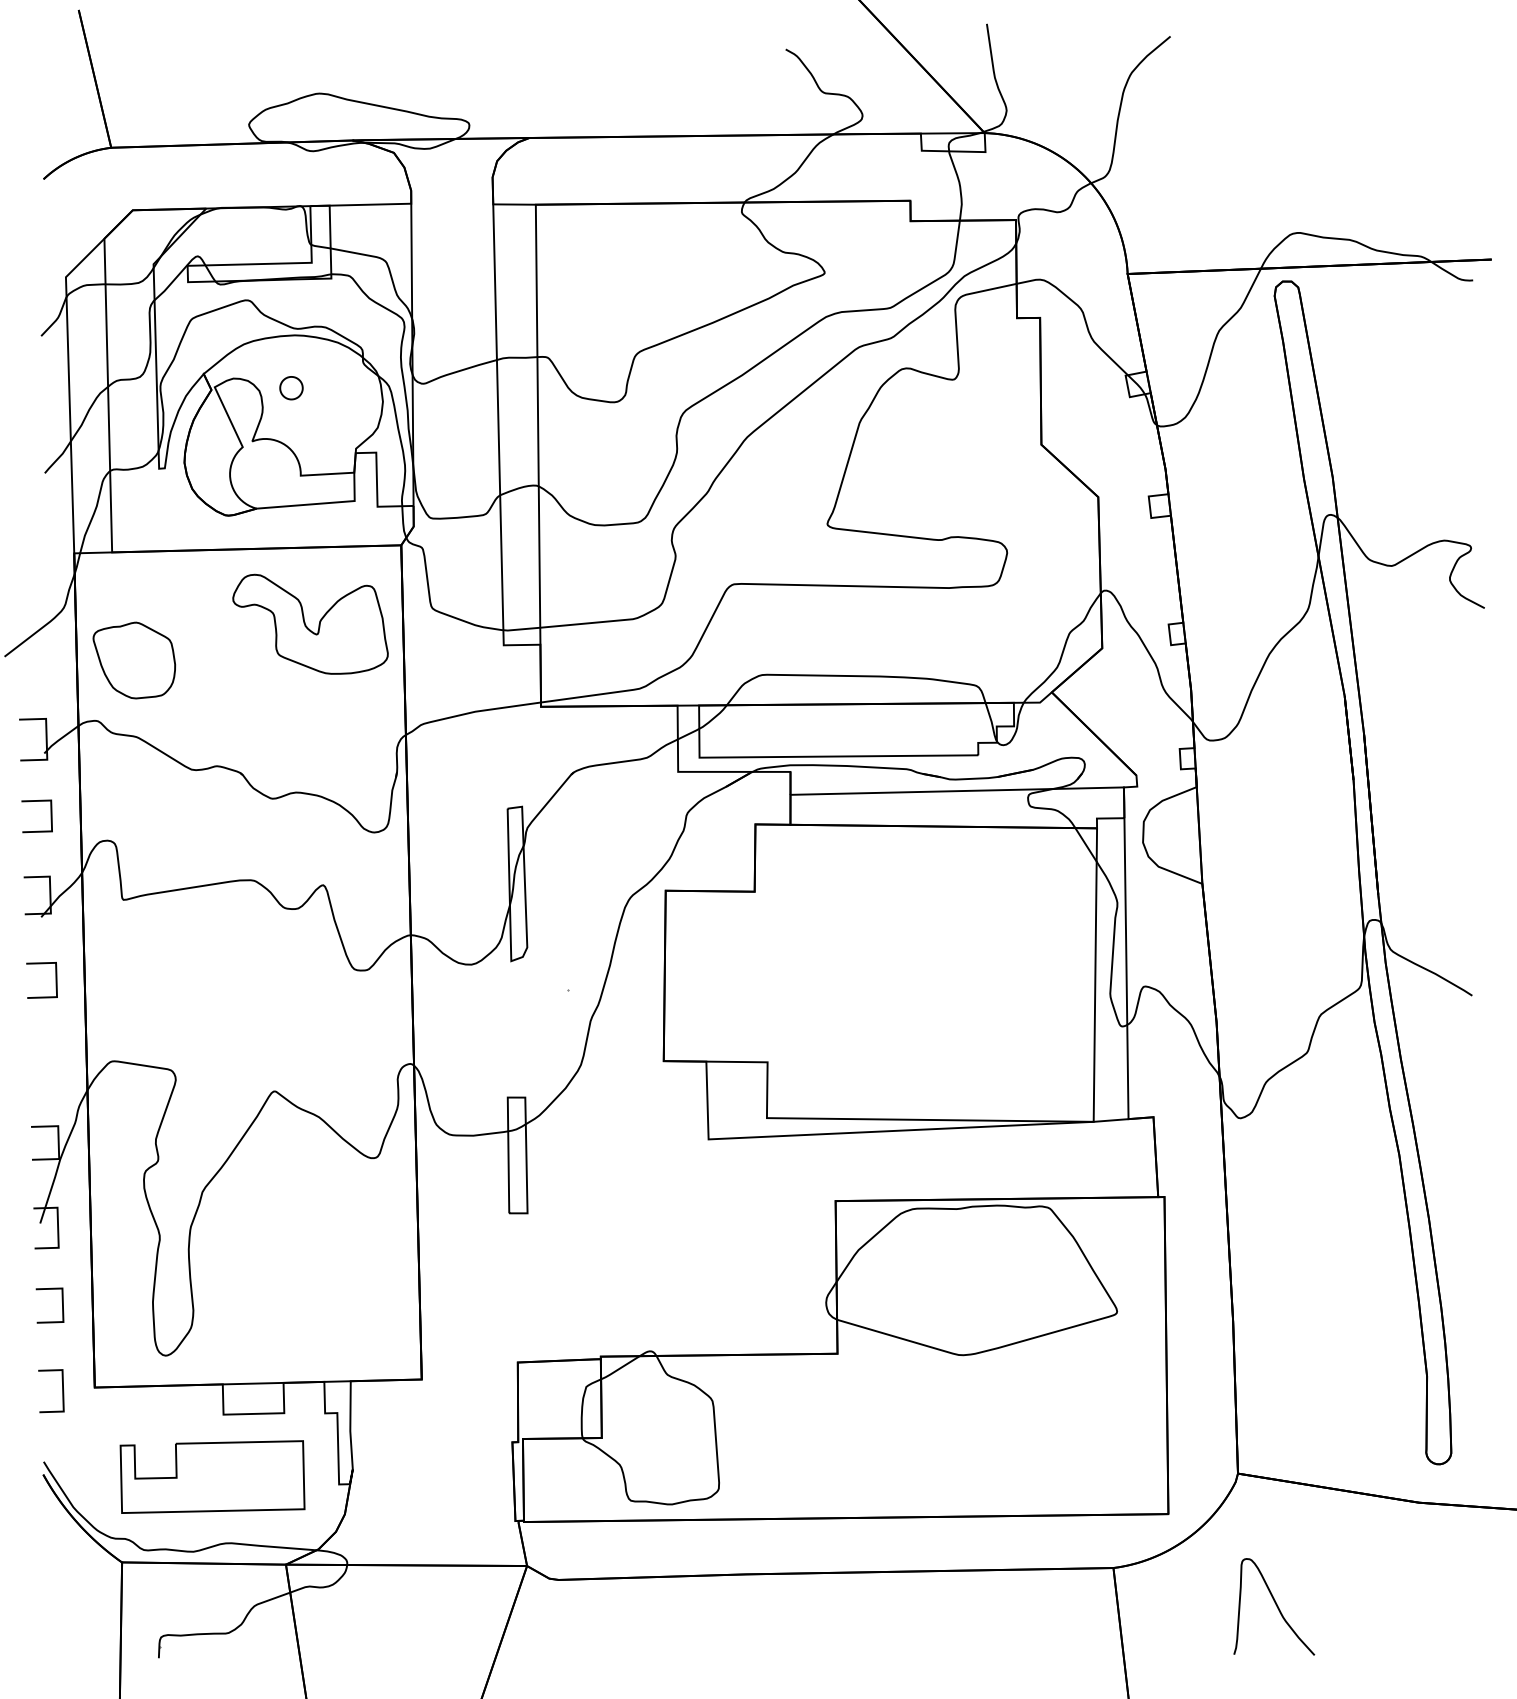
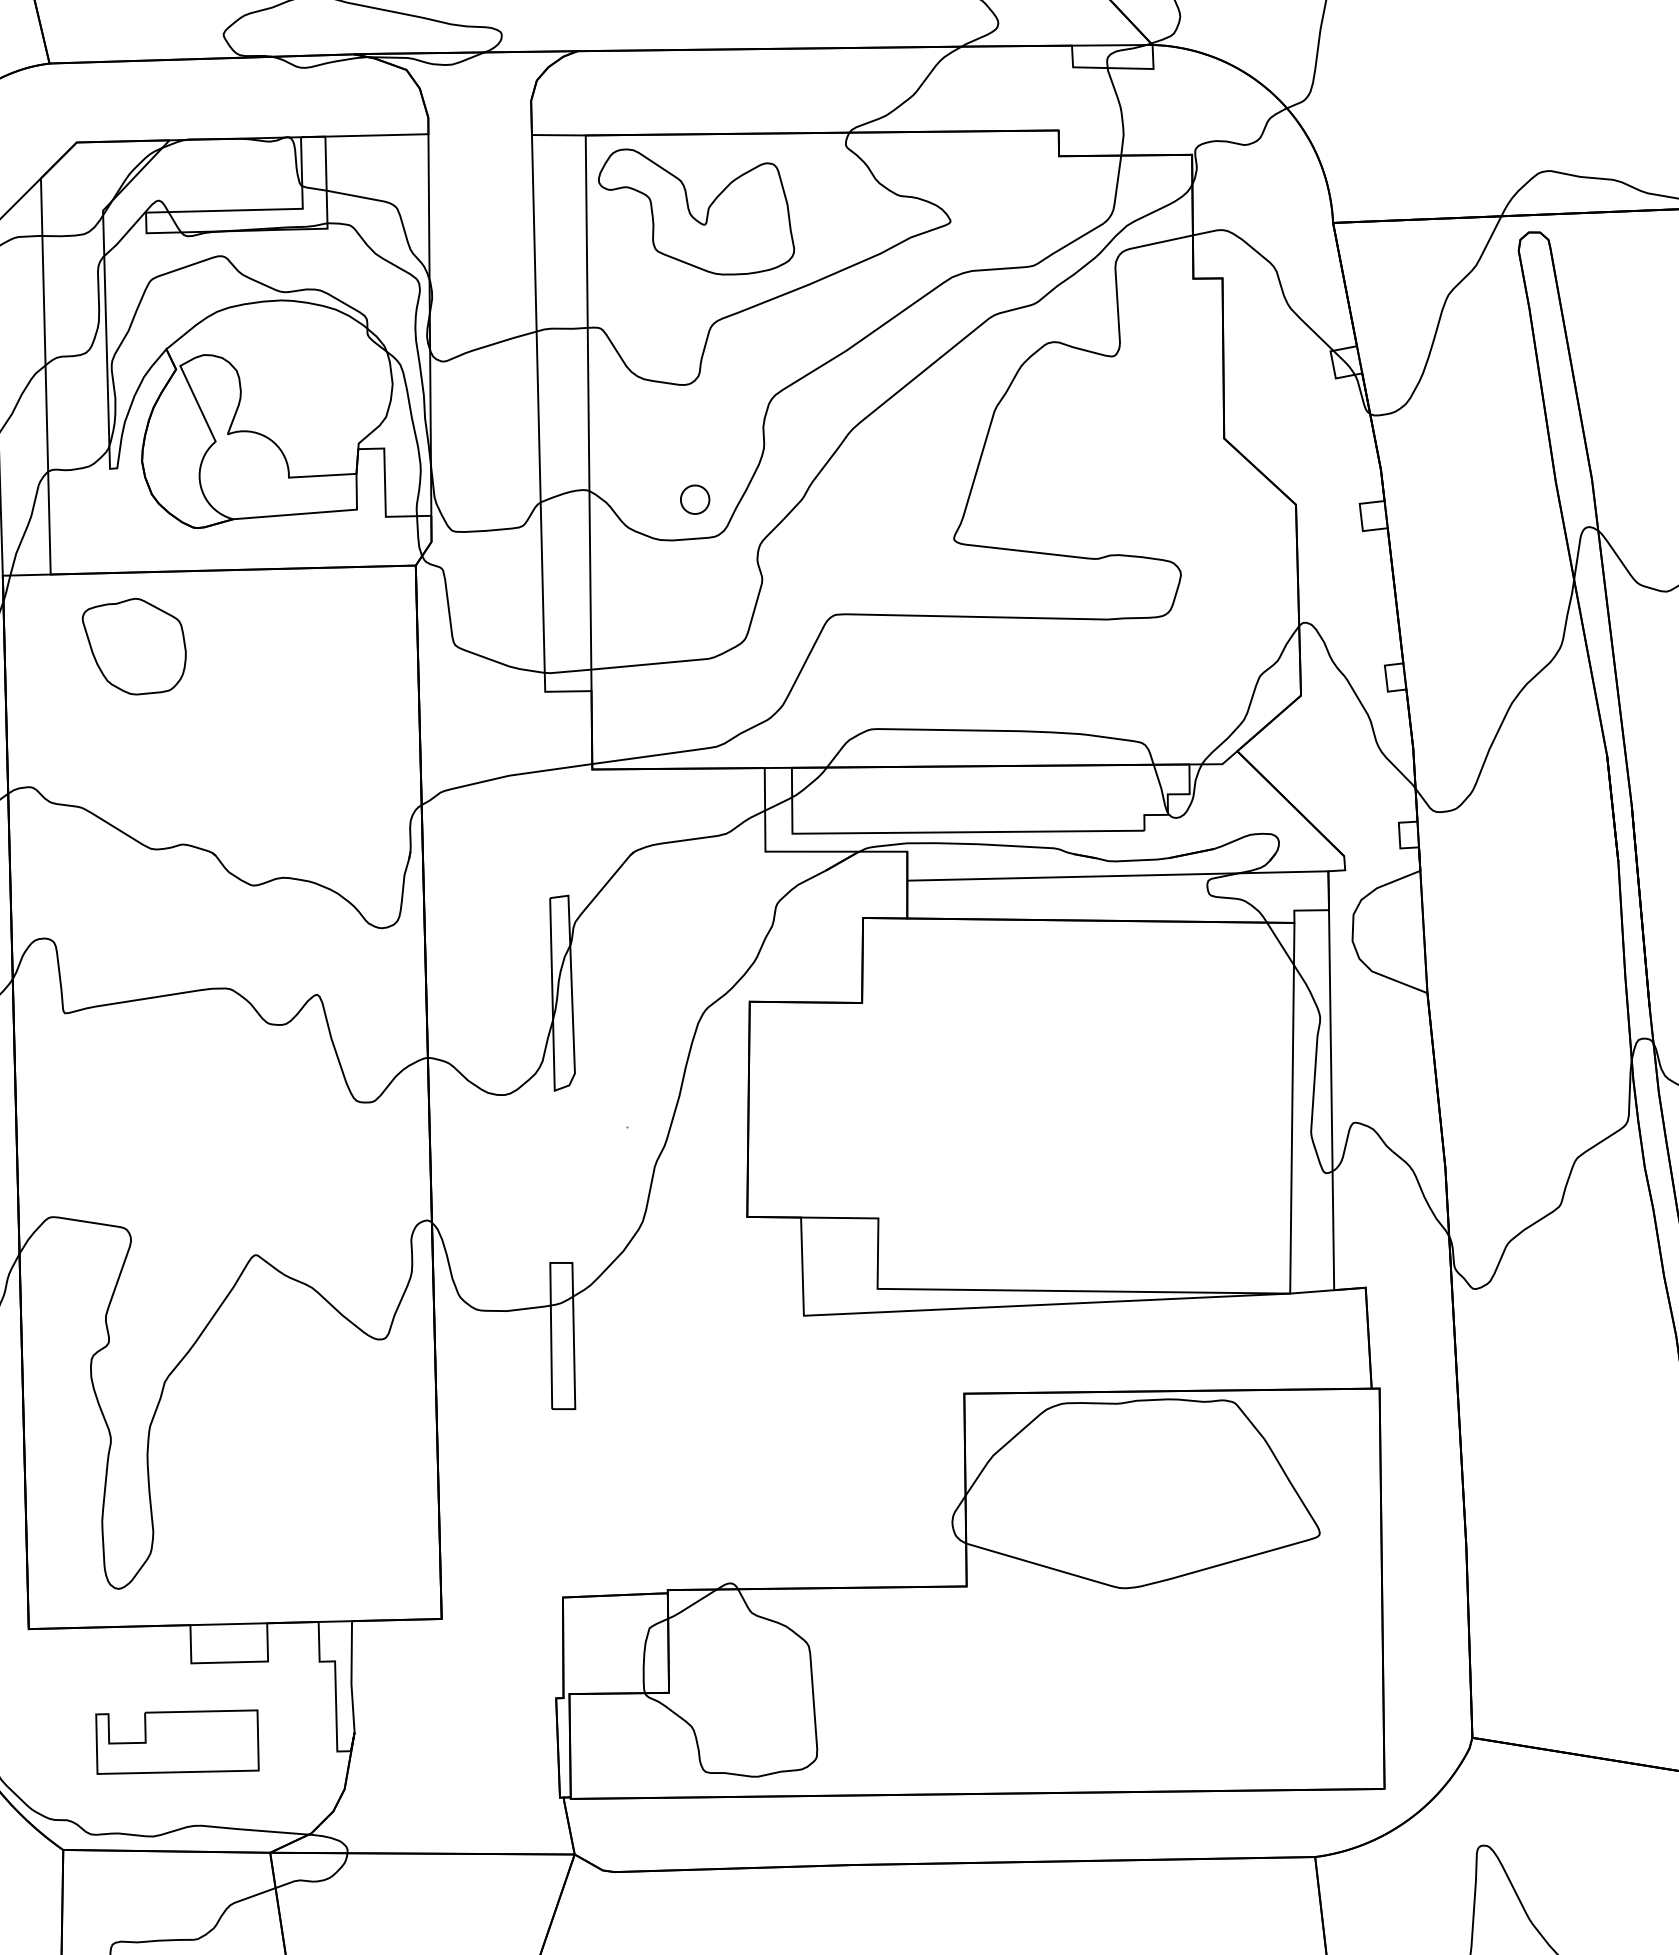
part: (291, 388) -> (695, 500), moved
part: (310, 623) -> (696, 210), moved
part: (134, 660) -> (134, 646), moved
part: (212, 1476) -> (177, 1741), size x0.7

